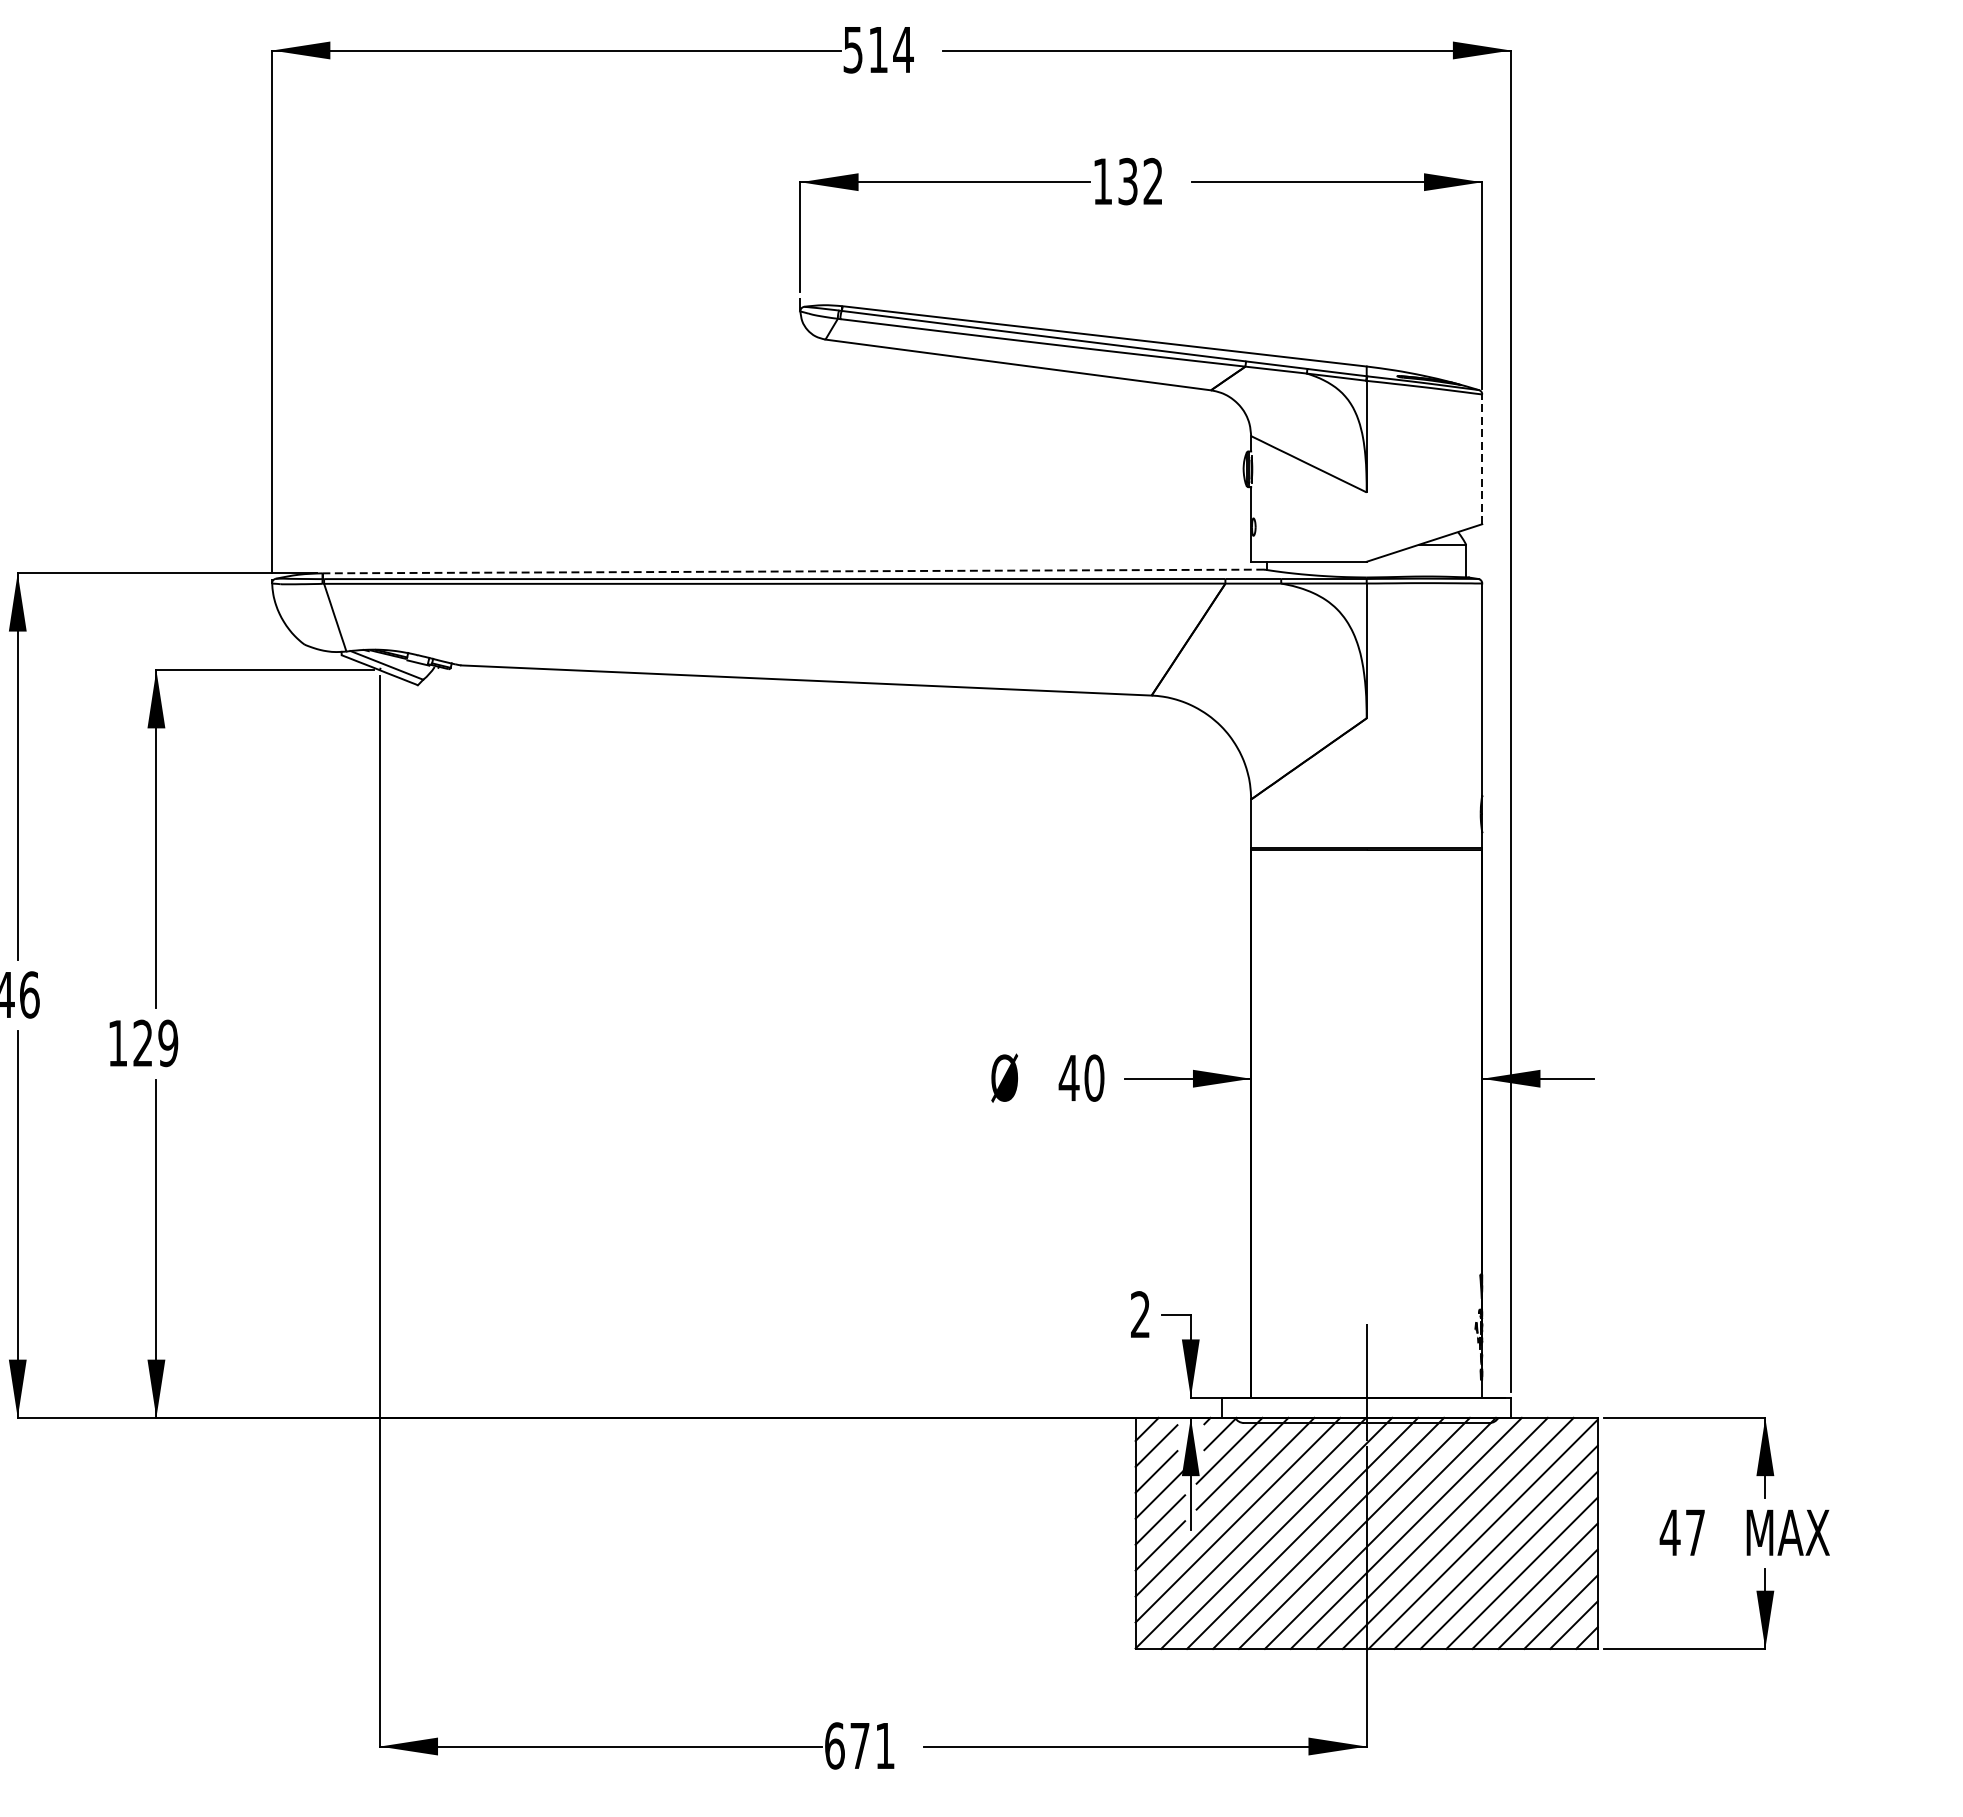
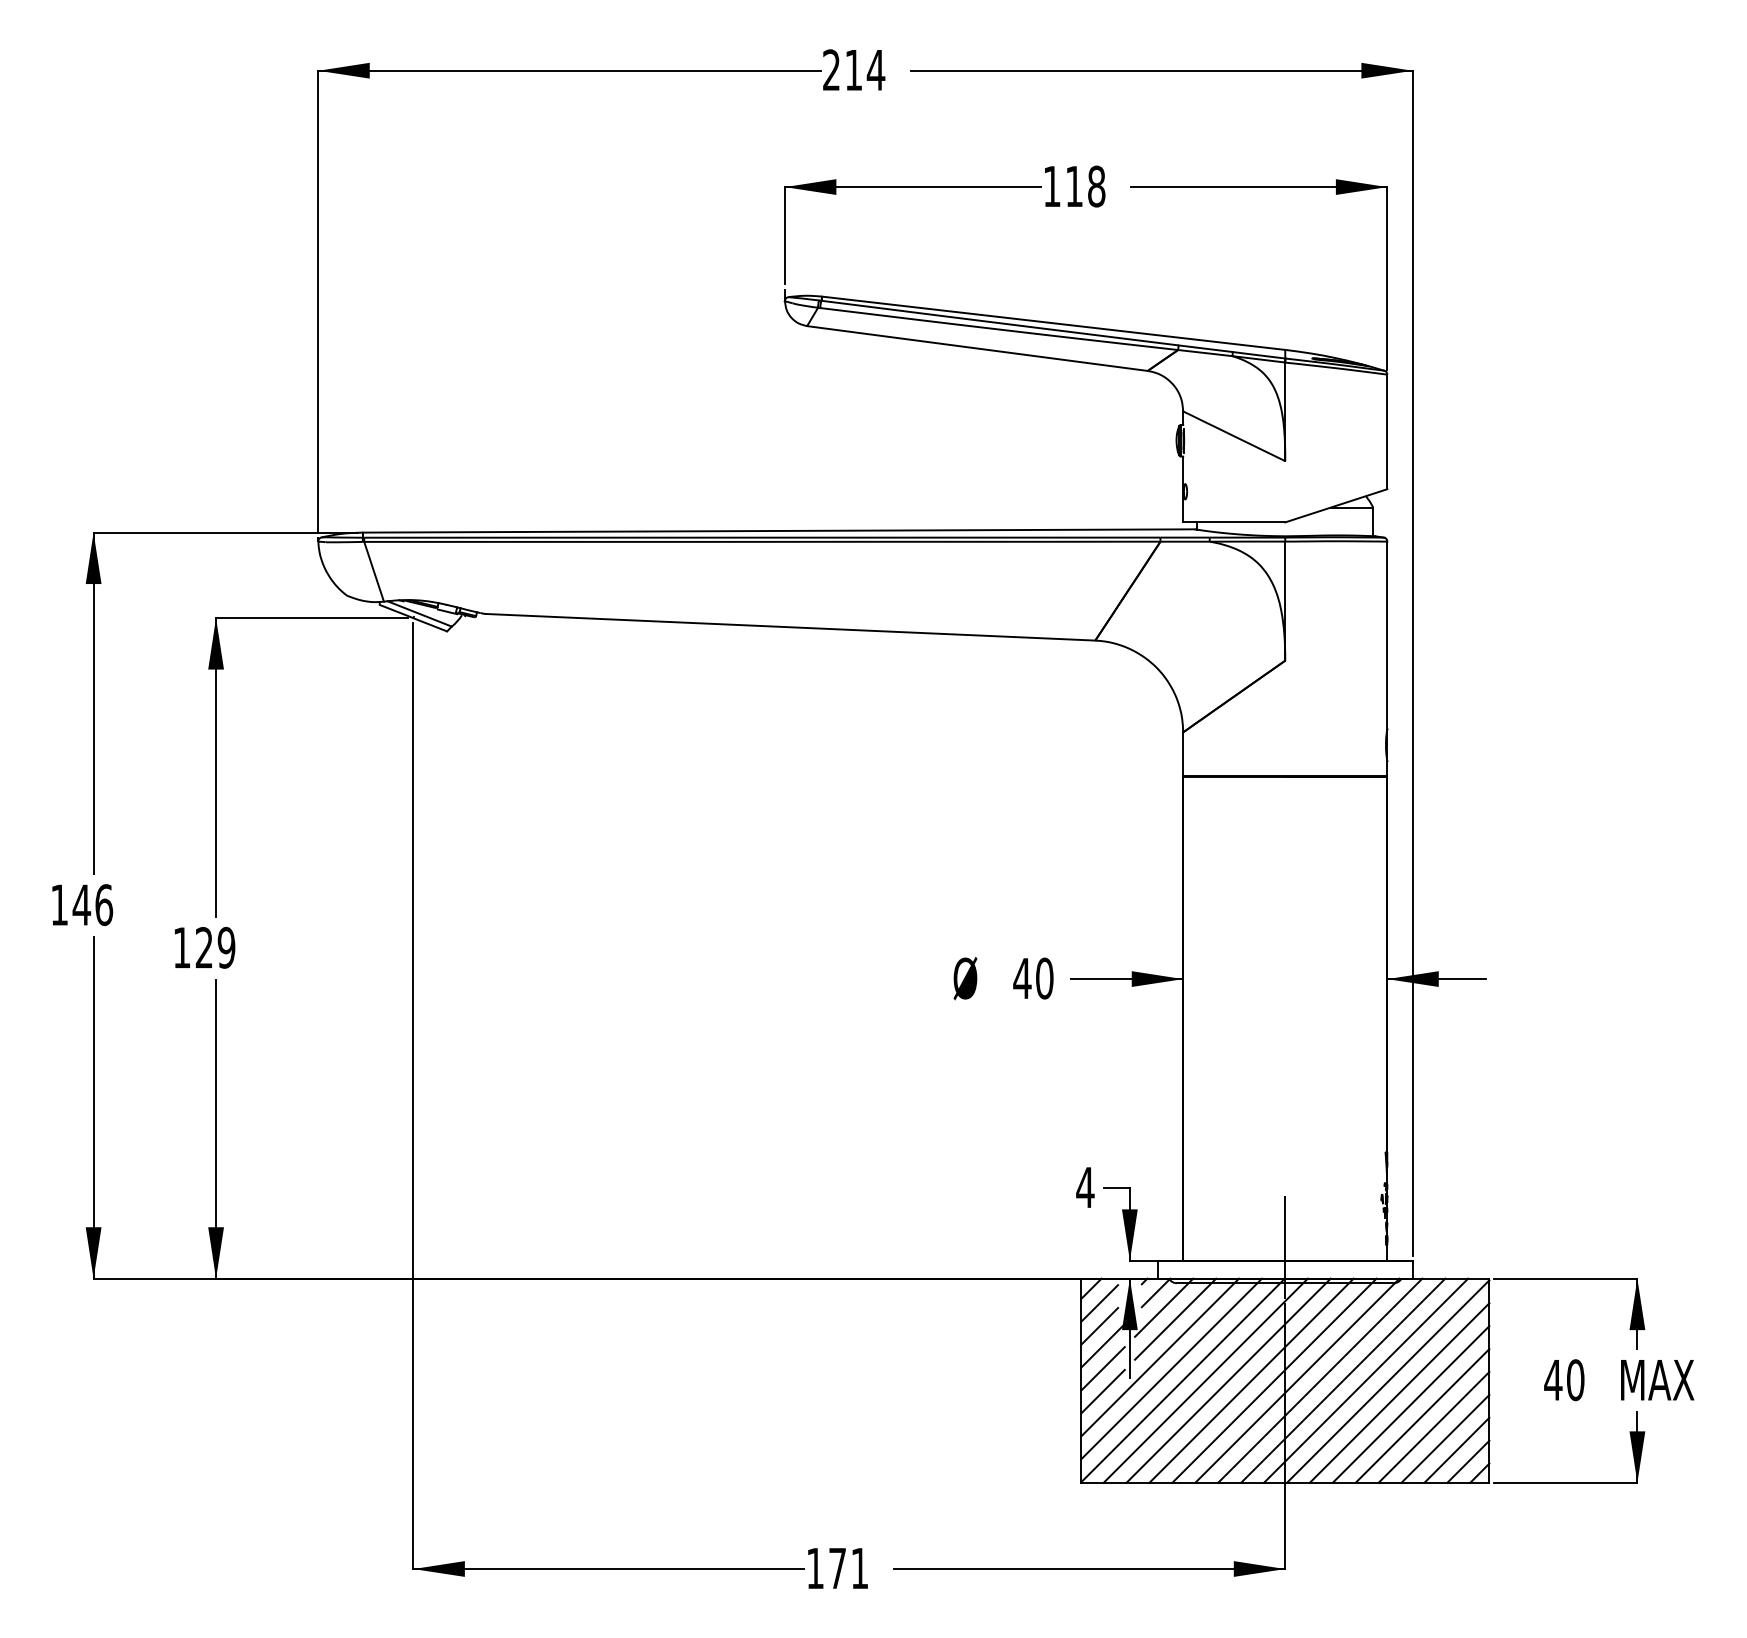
text: (853, 50) -> (831, 70), 514 -> 214
text: (1140, 181) -> (1085, 186), 132 -> 118
line: (1482, 458) -> (1387, 431), dashed -> solid
line: (793, 570) -> (778, 530), dashed -> solid
text: (1140, 1313) -> (1085, 1186), 2 -> 4
text: (1695, 1533) -> (1575, 1380), 47 -> 40
text: (834, 1745) -> (815, 1568), 671 -> 171

